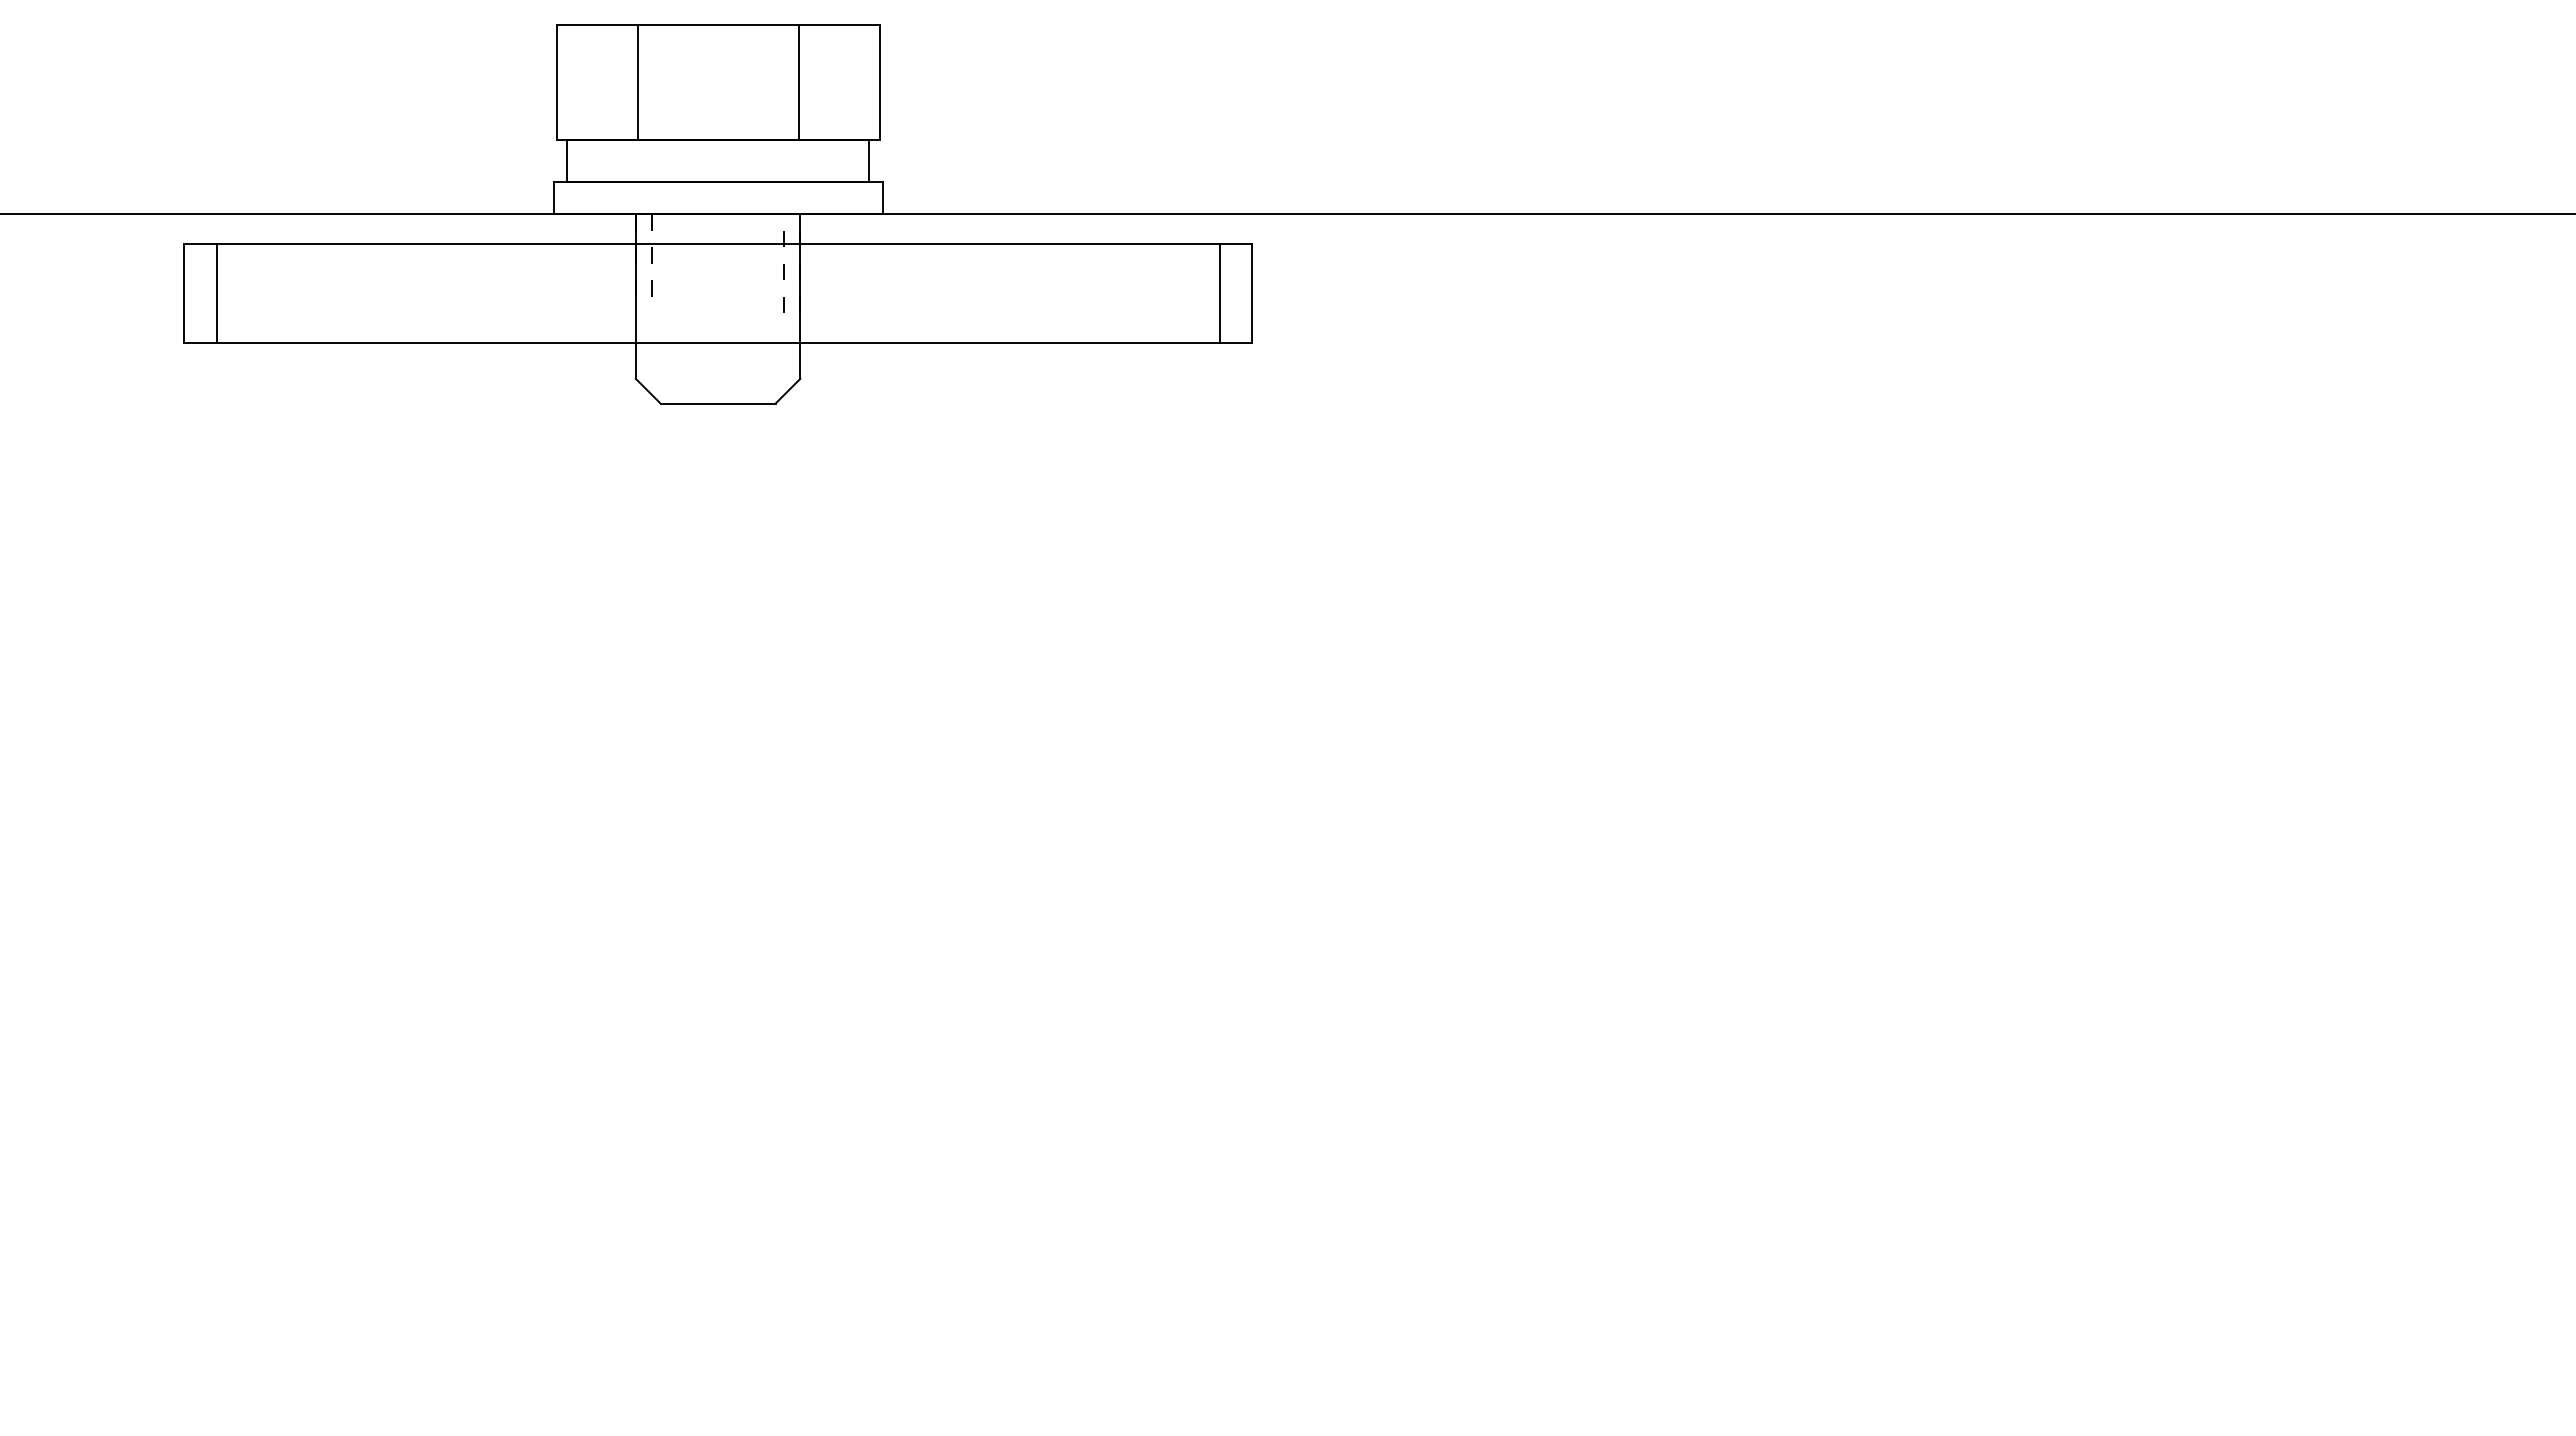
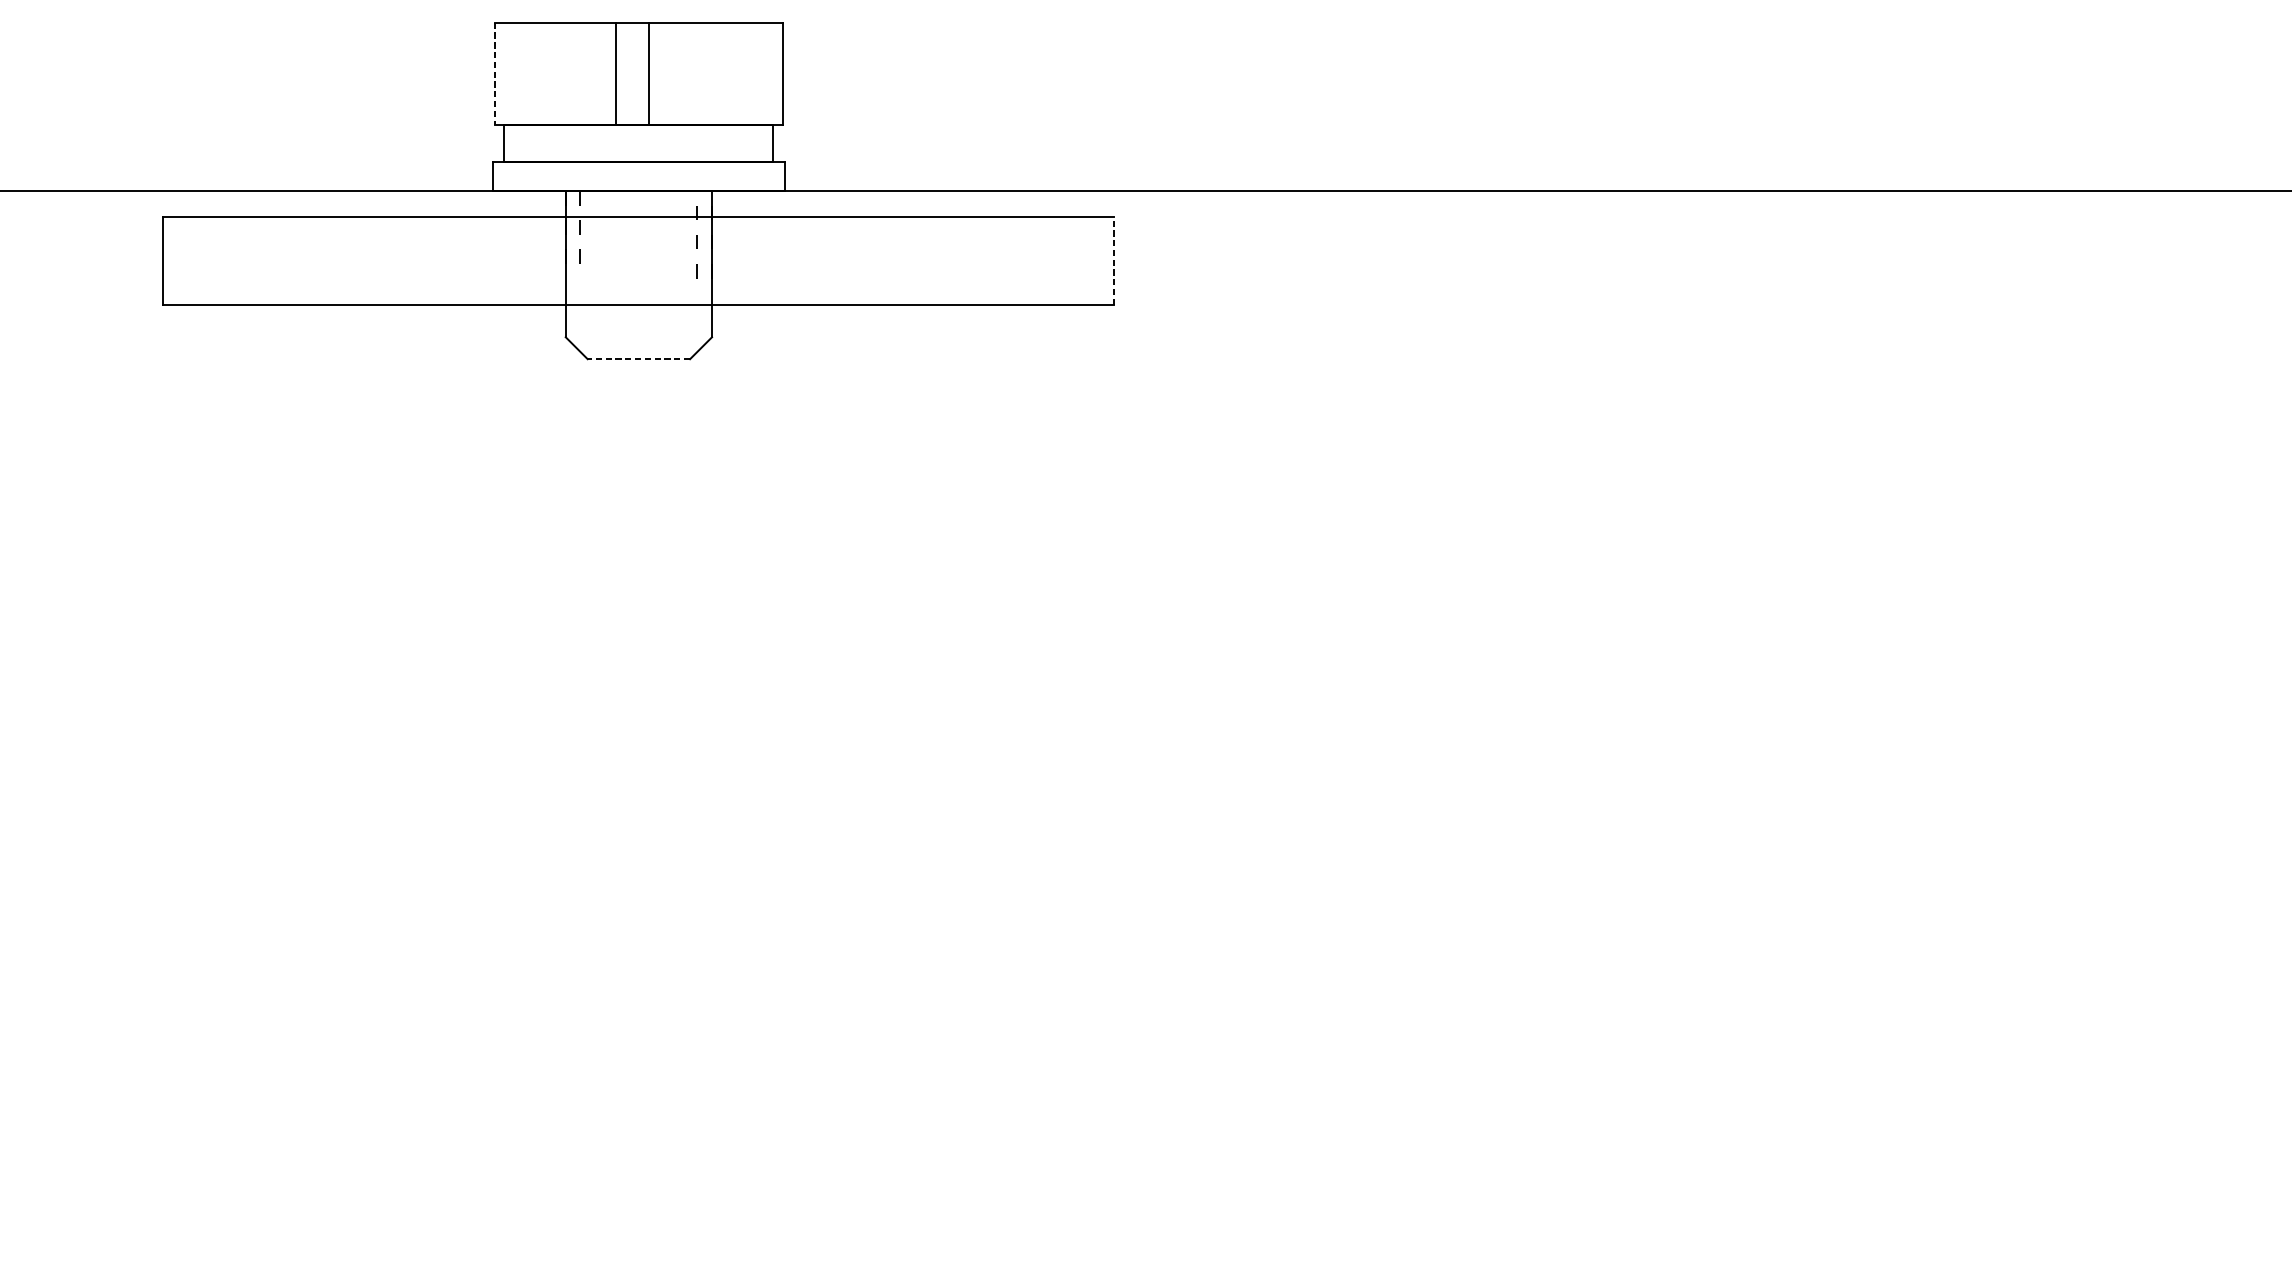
line: (556, 82) -> (495, 73), solid -> dashed
line: (637, 82) -> (616, 73), moved
line: (798, 82) -> (649, 73), moved
line: (1252, 292) -> (1114, 260), solid -> dashed
line: (216, 293) -> (192, 261), removed
line: (1219, 293) -> (1085, 261), removed
line: (718, 403) -> (639, 359), solid -> dashed

